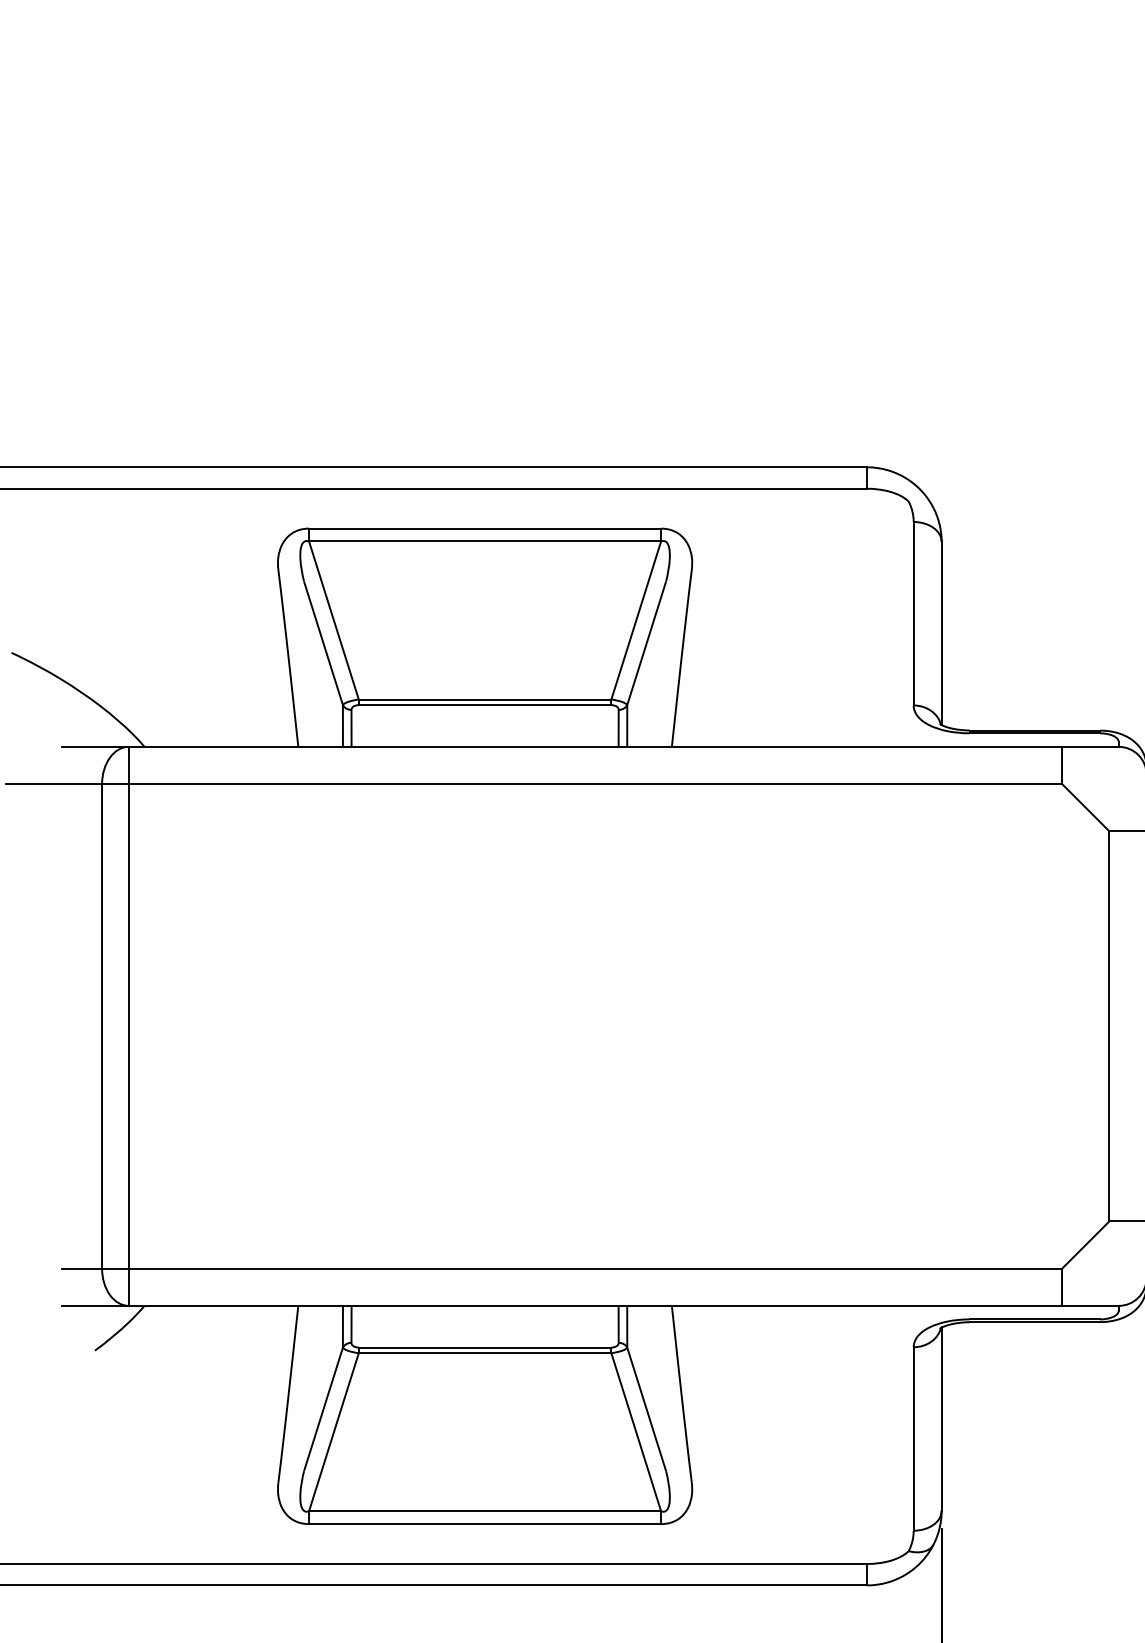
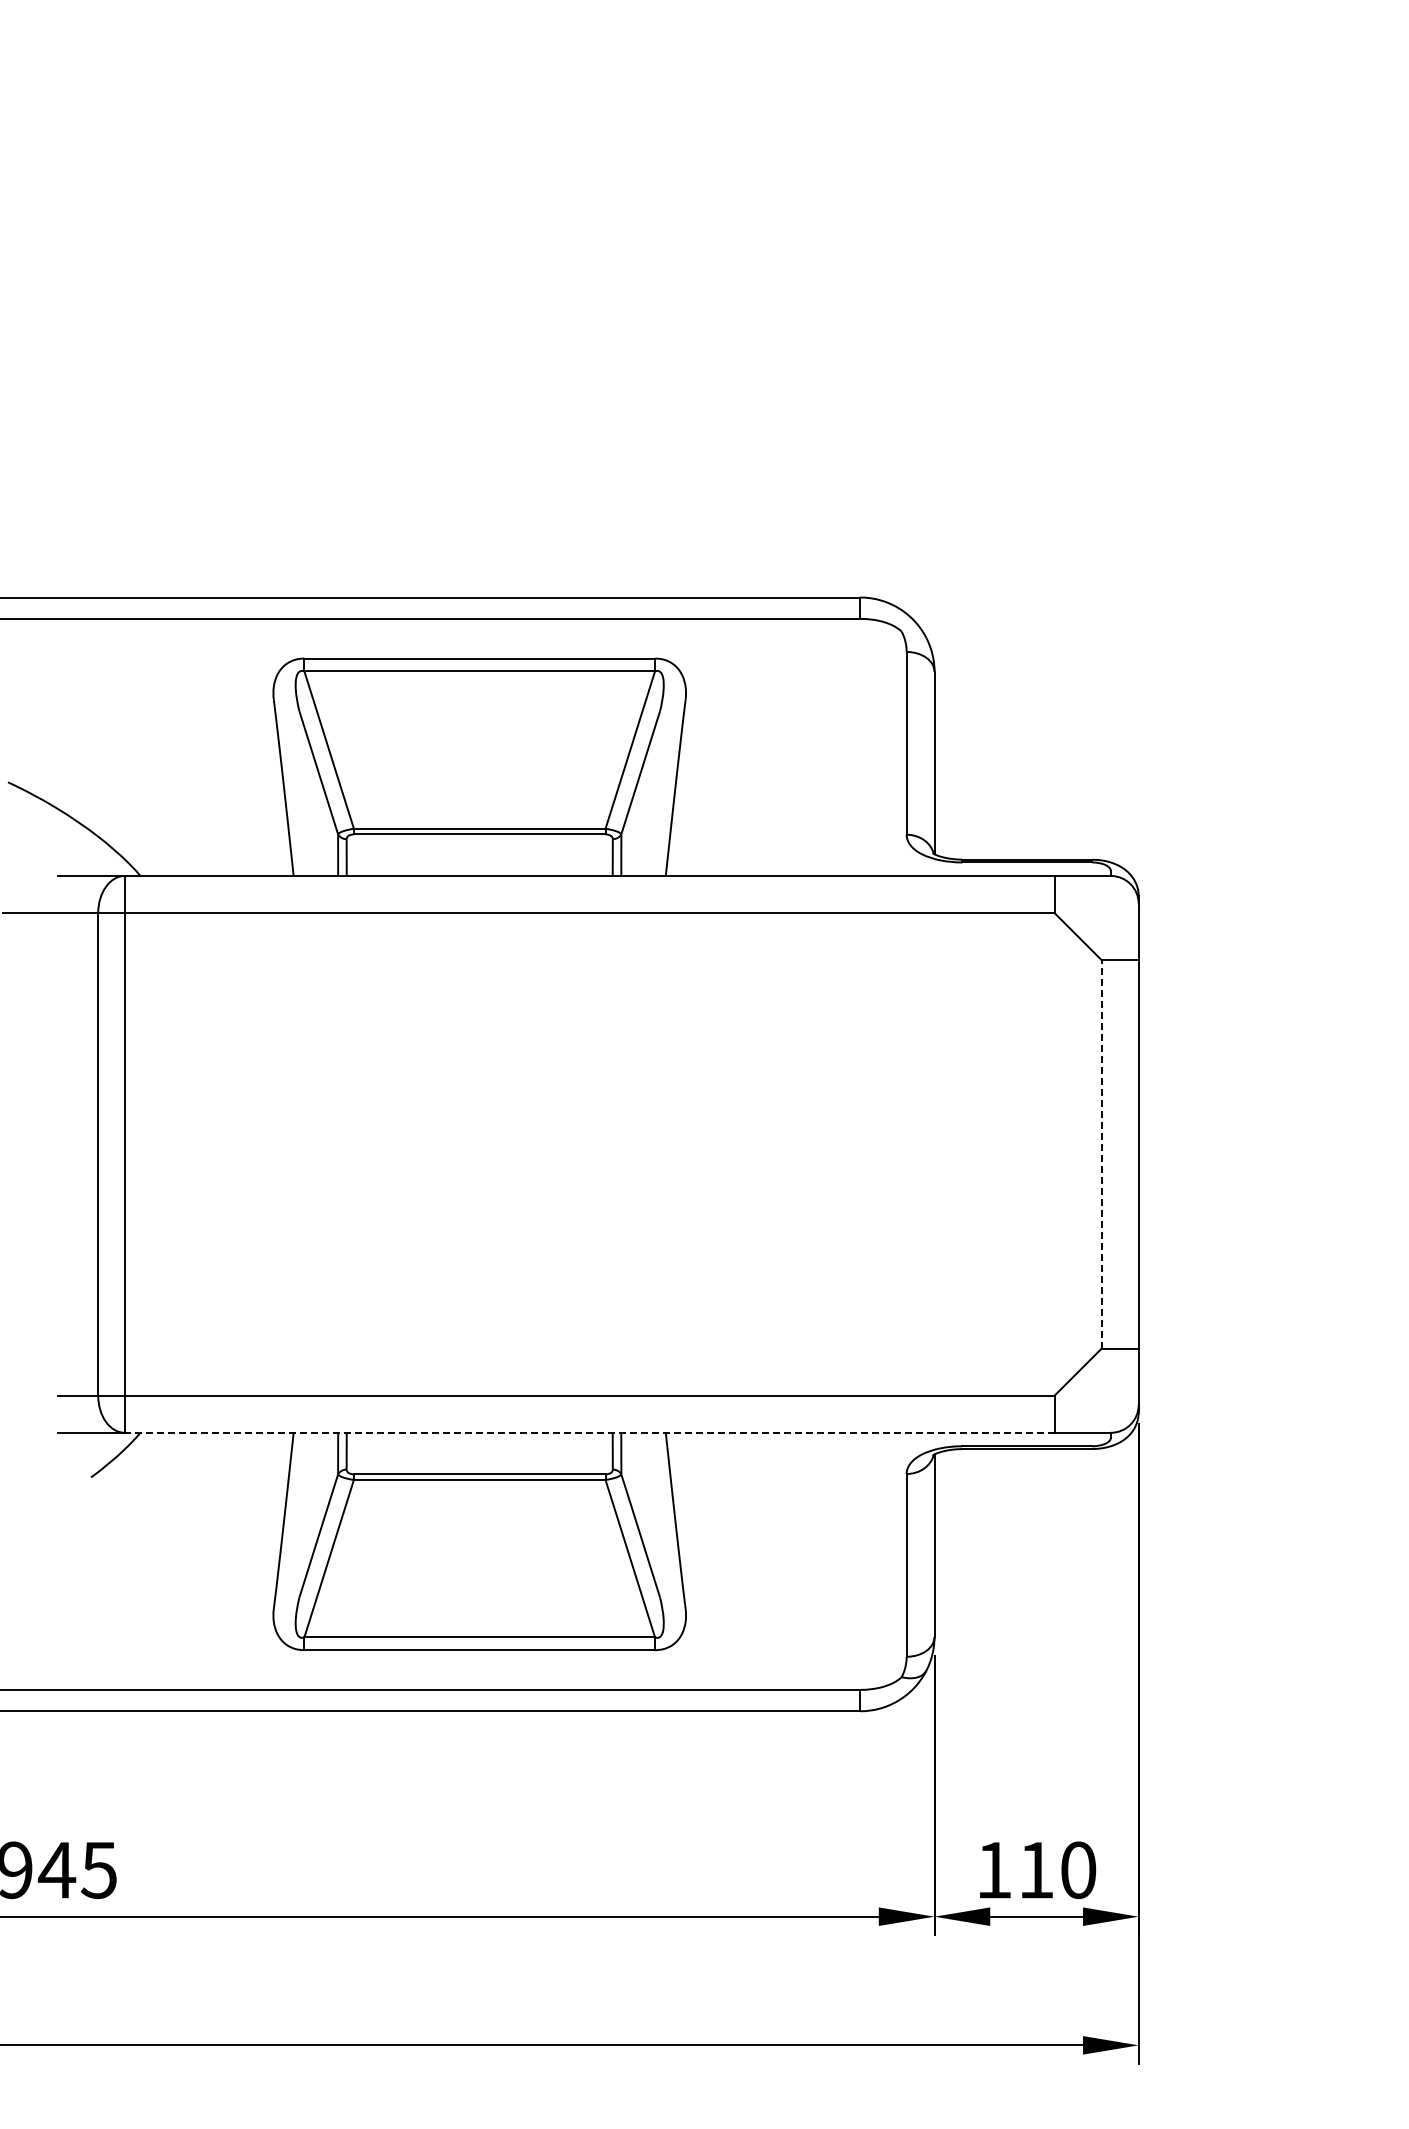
line: (1109, 1025) -> (1101, 1153), solid -> dashed
line: (595, 1305) -> (589, 1432), solid -> dashed

